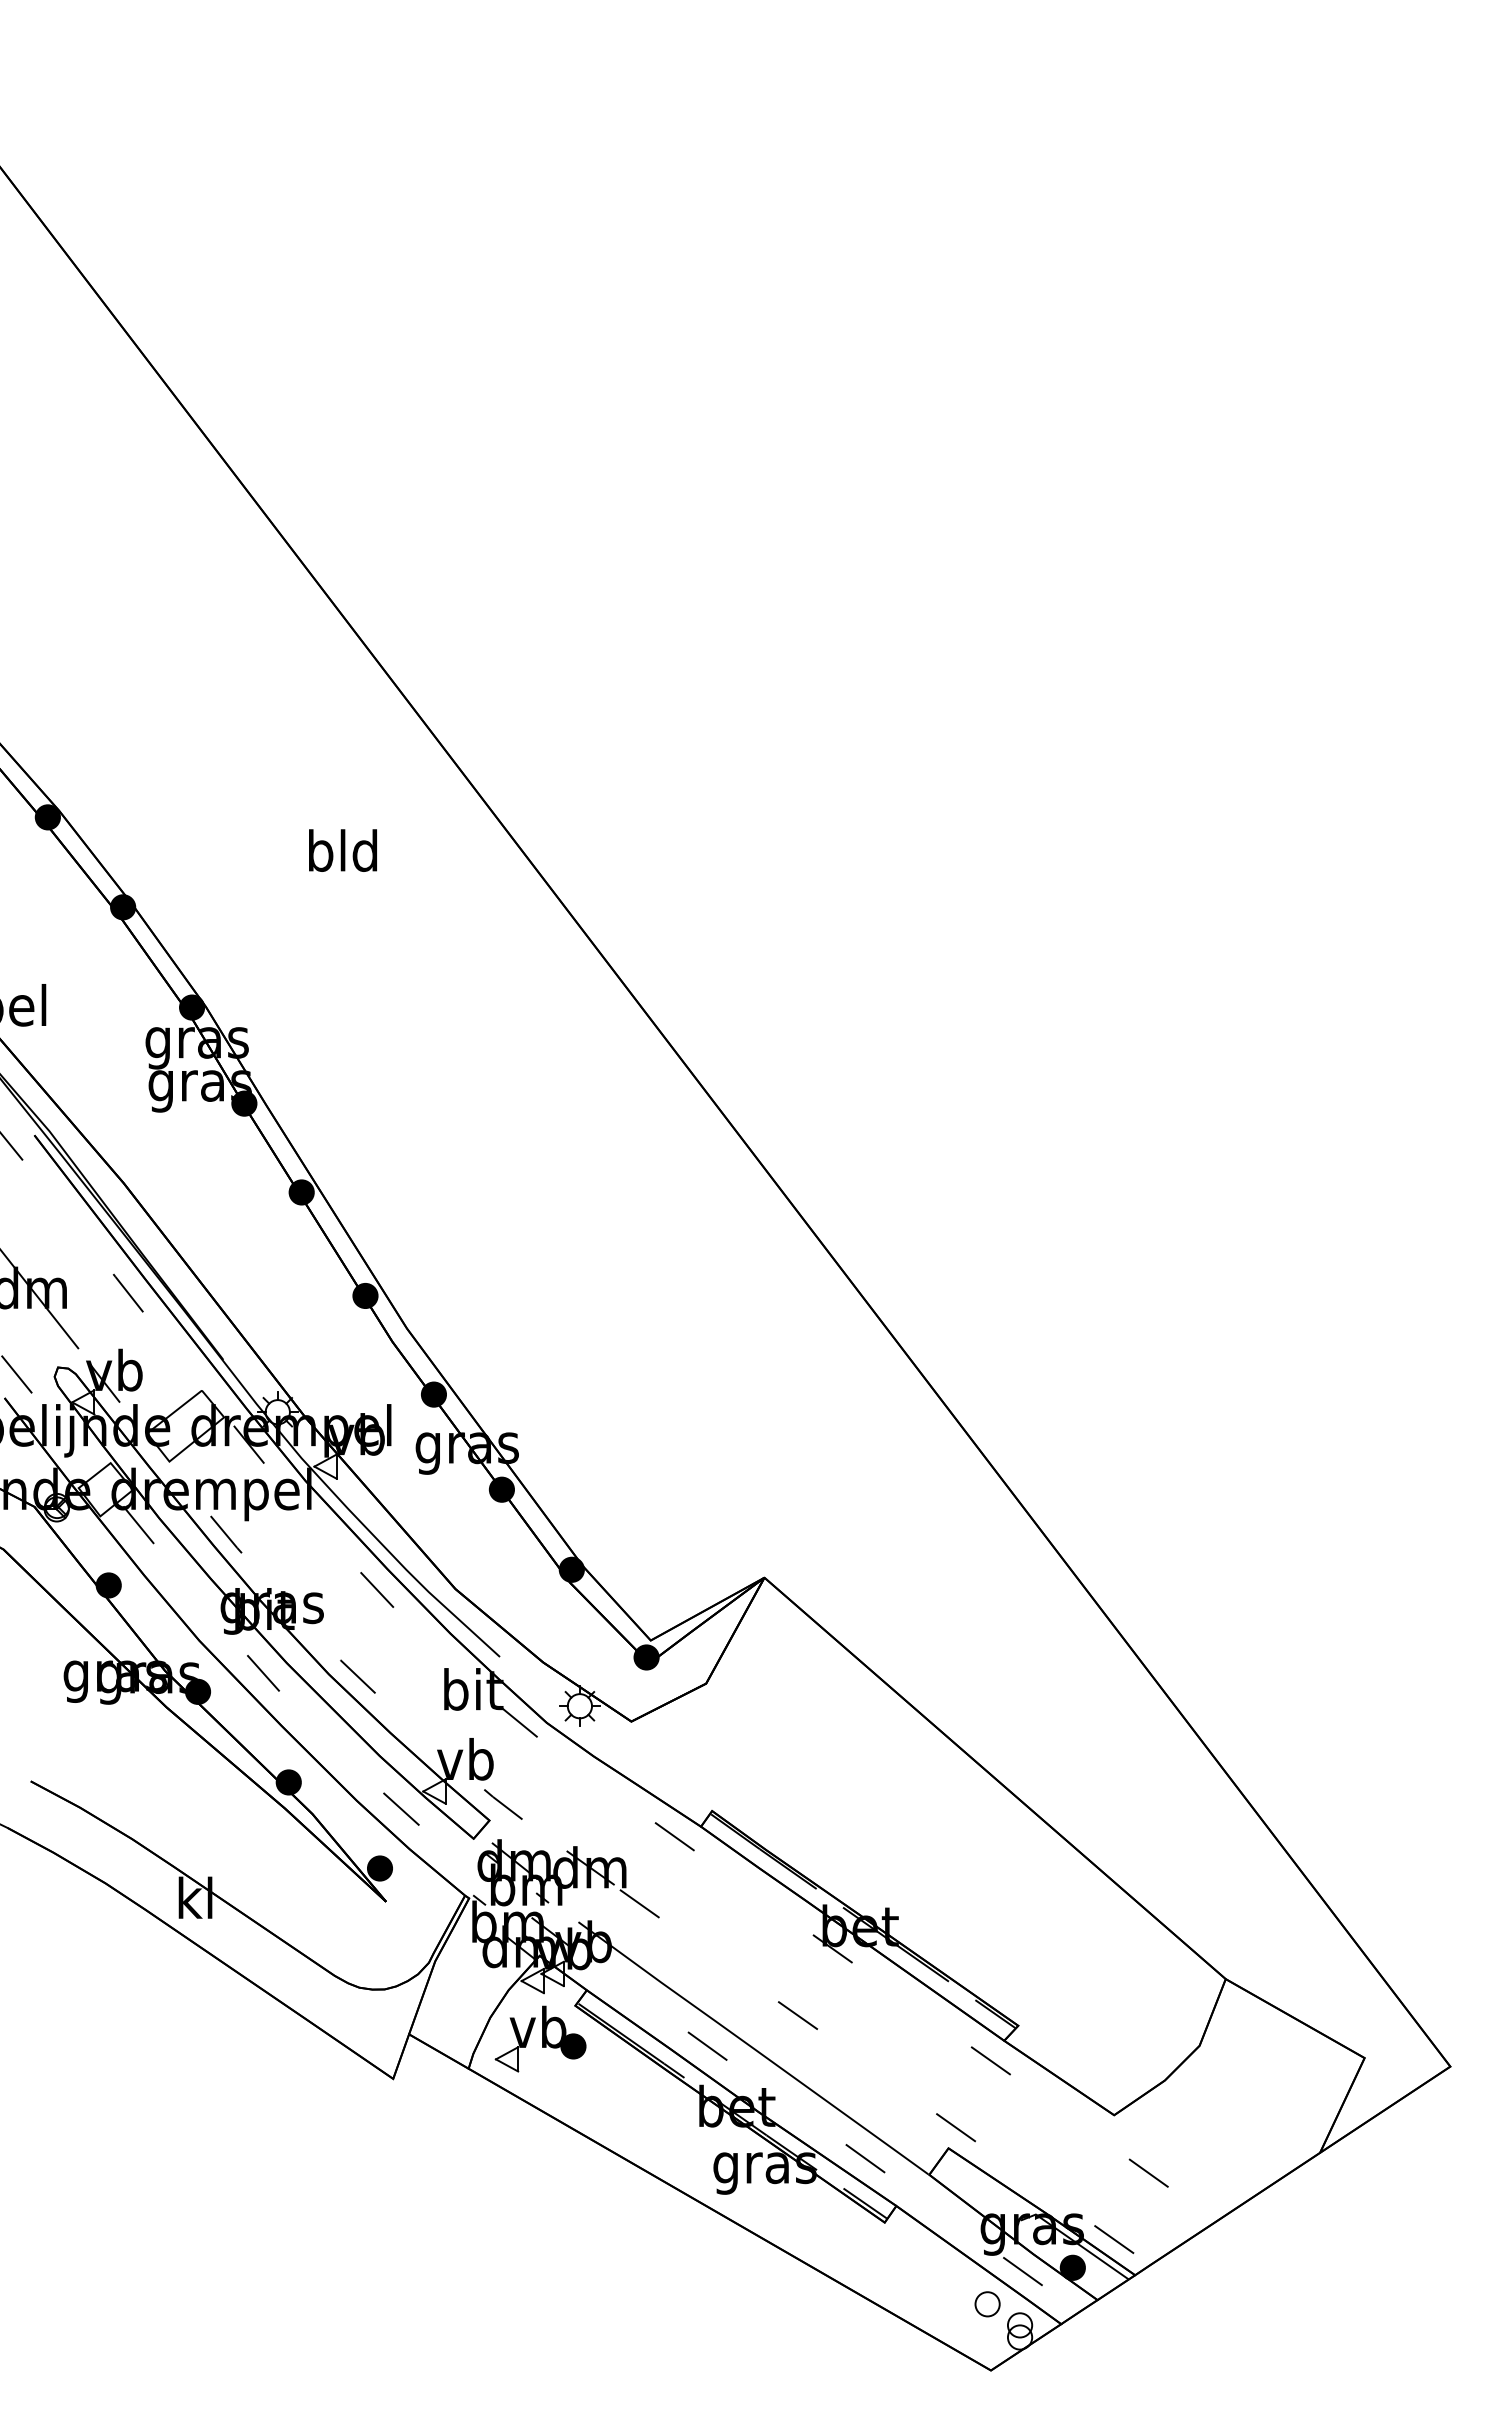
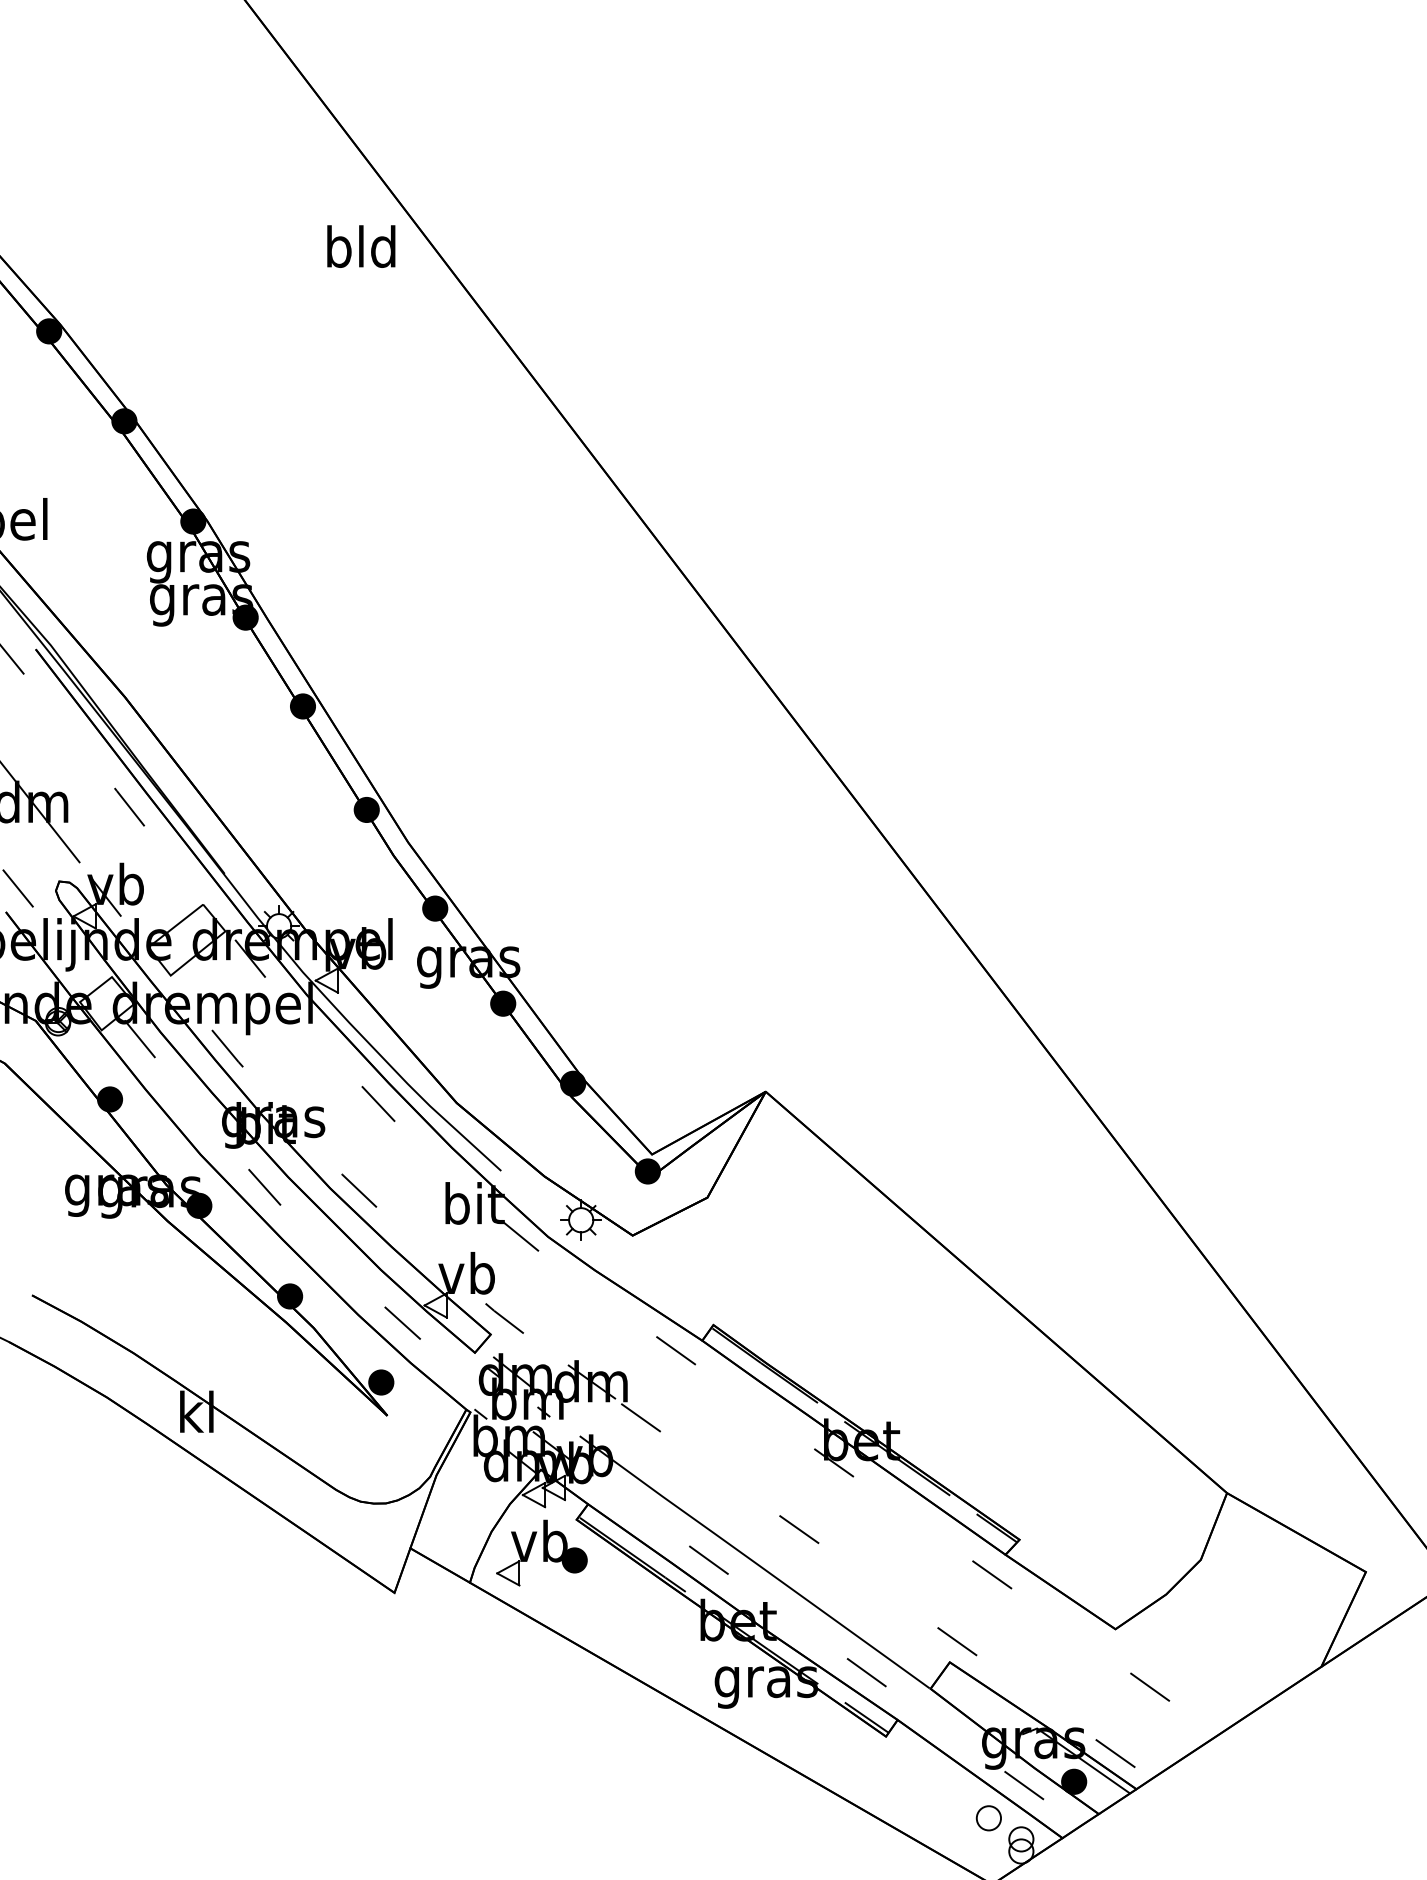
text: (342, 850) -> (360, 246), moved

